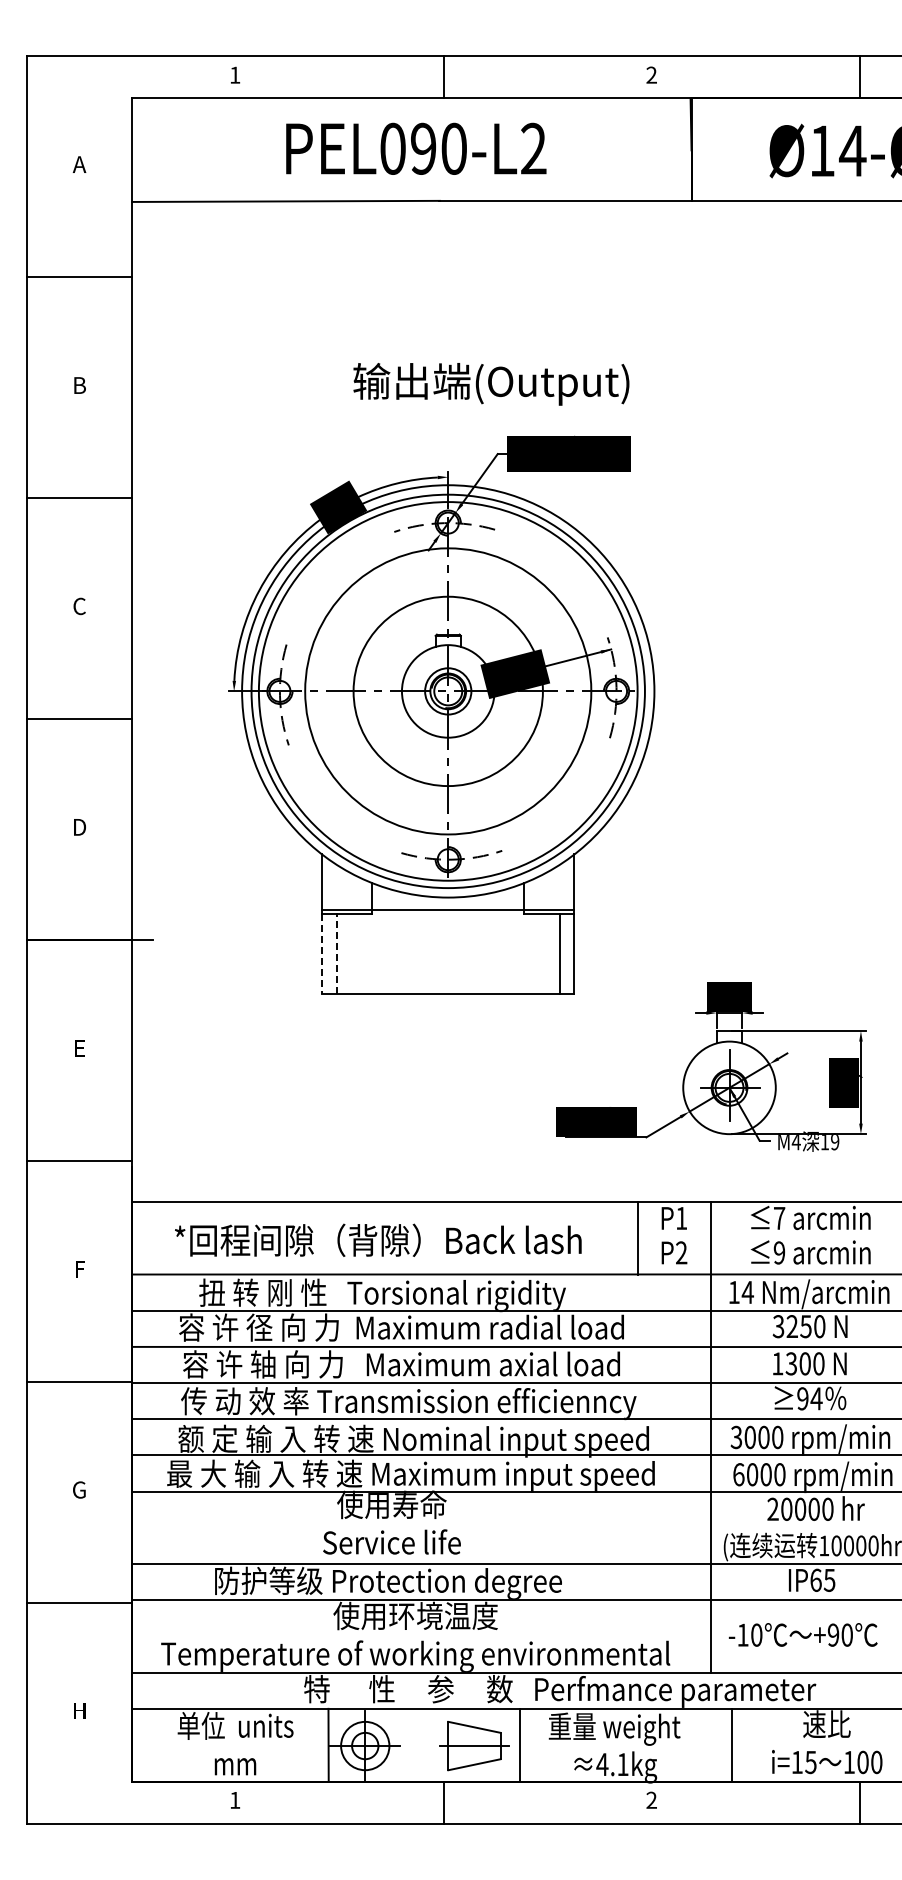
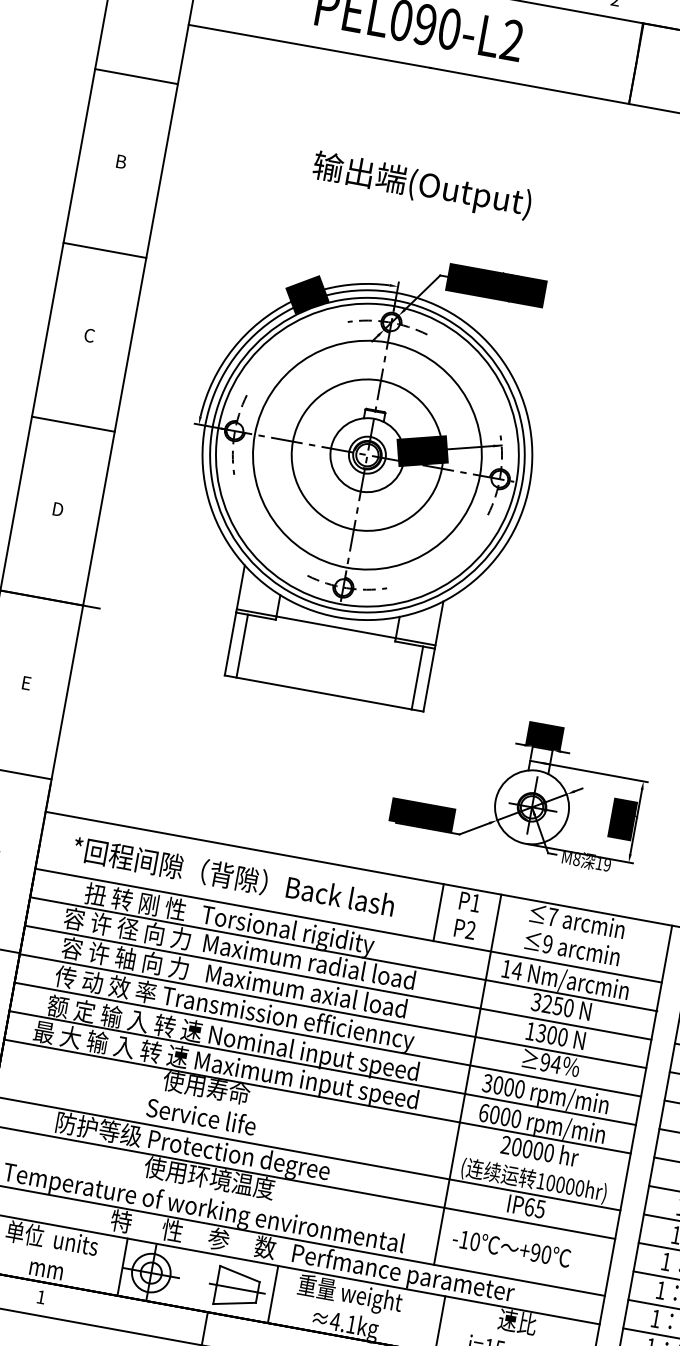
text: (491, 384) -> (422, 186), moved
line: (322, 954) -> (230, 644), dashed -> solid
line: (336, 954) -> (241, 646), dashed -> solid
text: (795, 1142) -> (576, 859), M4 -> M8

